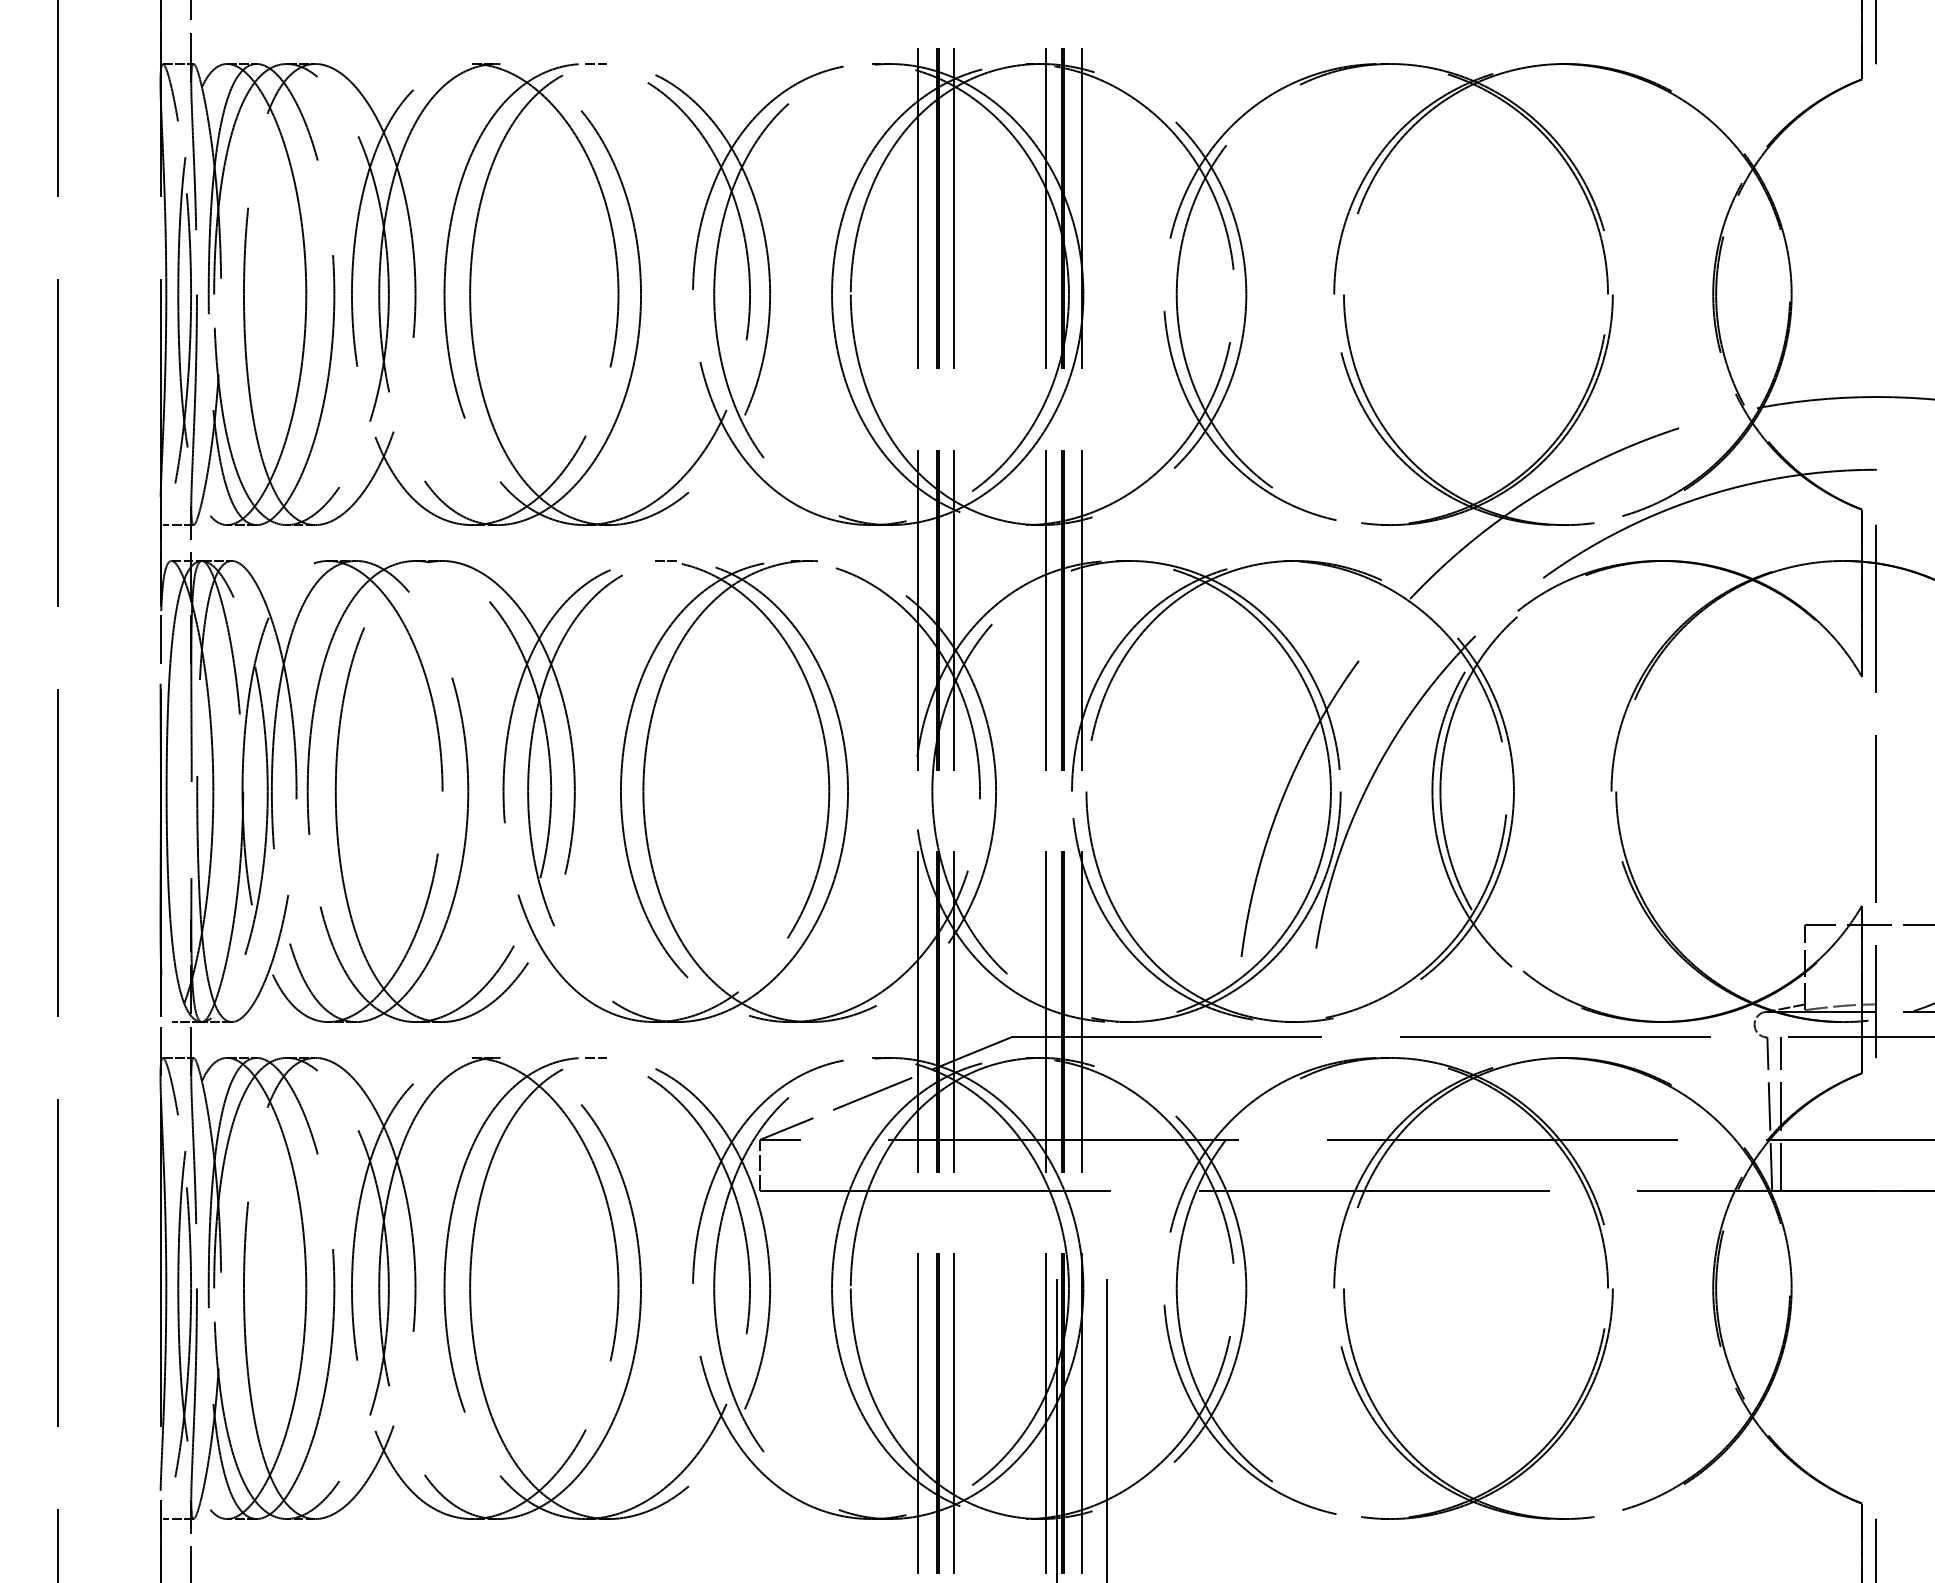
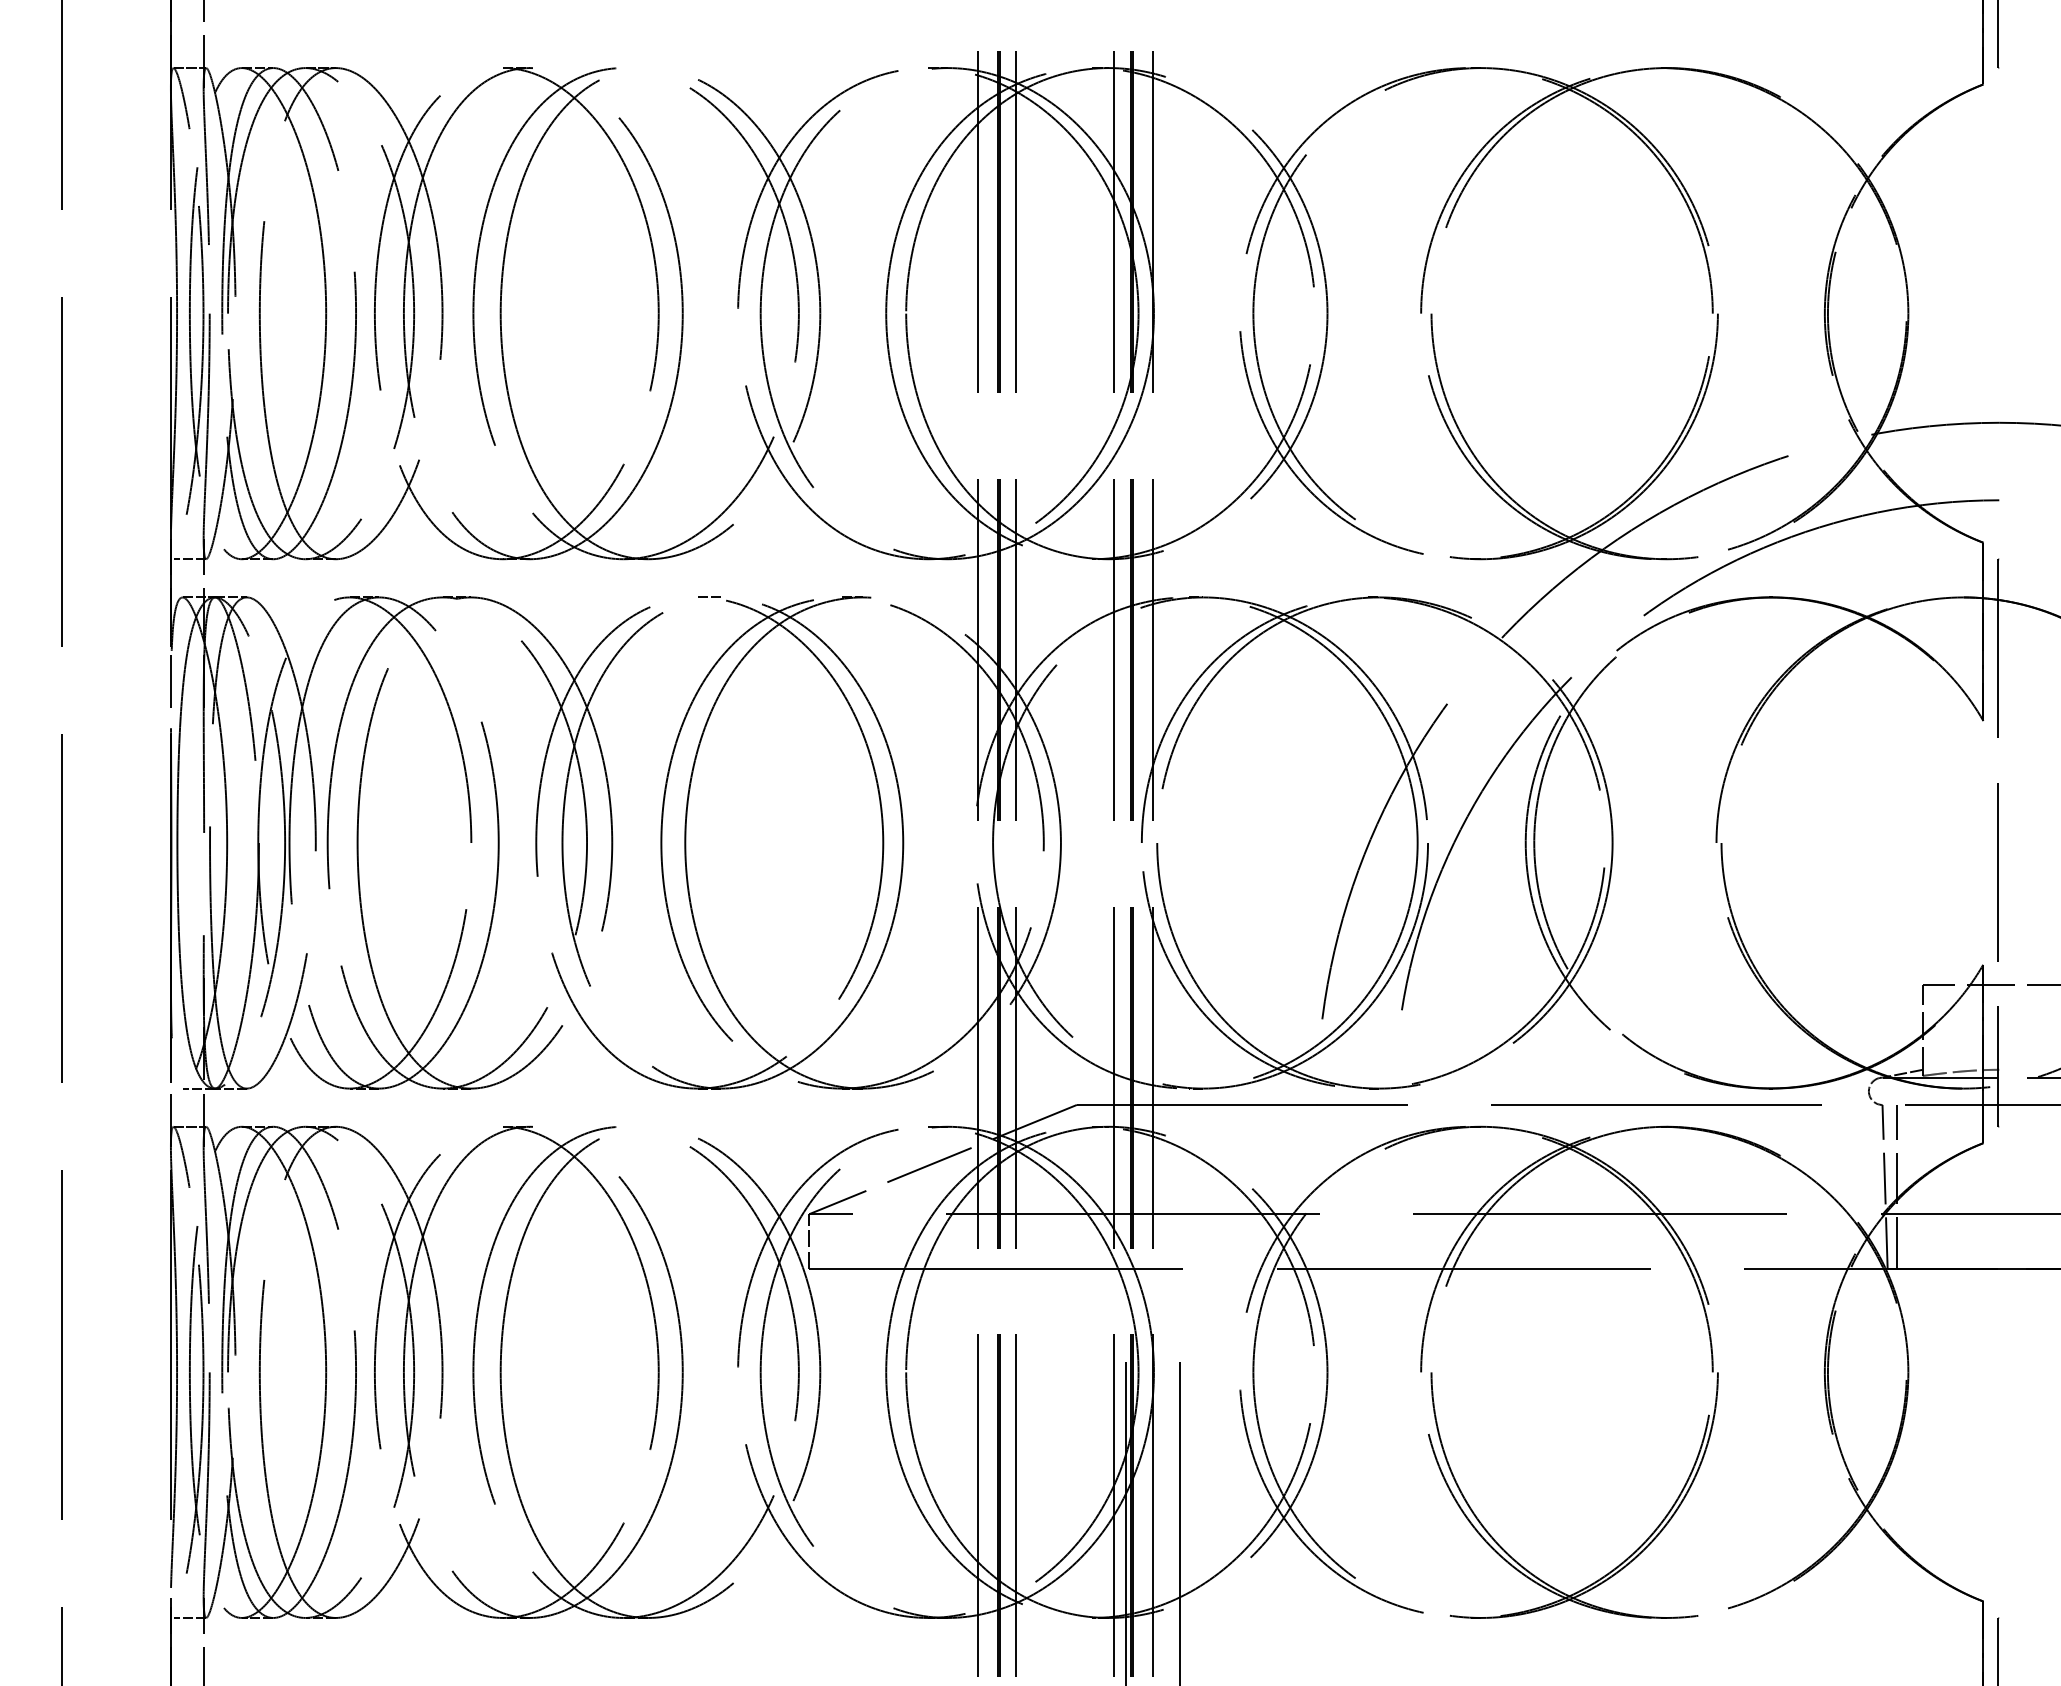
line: (596, 64) -> (635, 68), removed
line: (596, 1057) -> (635, 1126), removed

